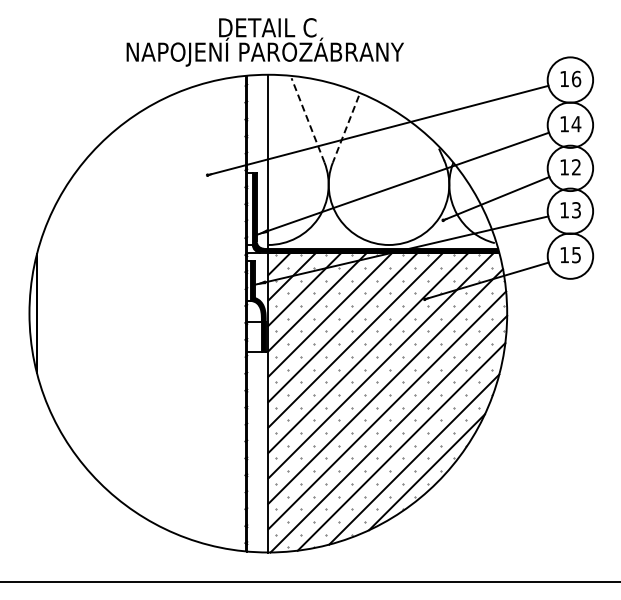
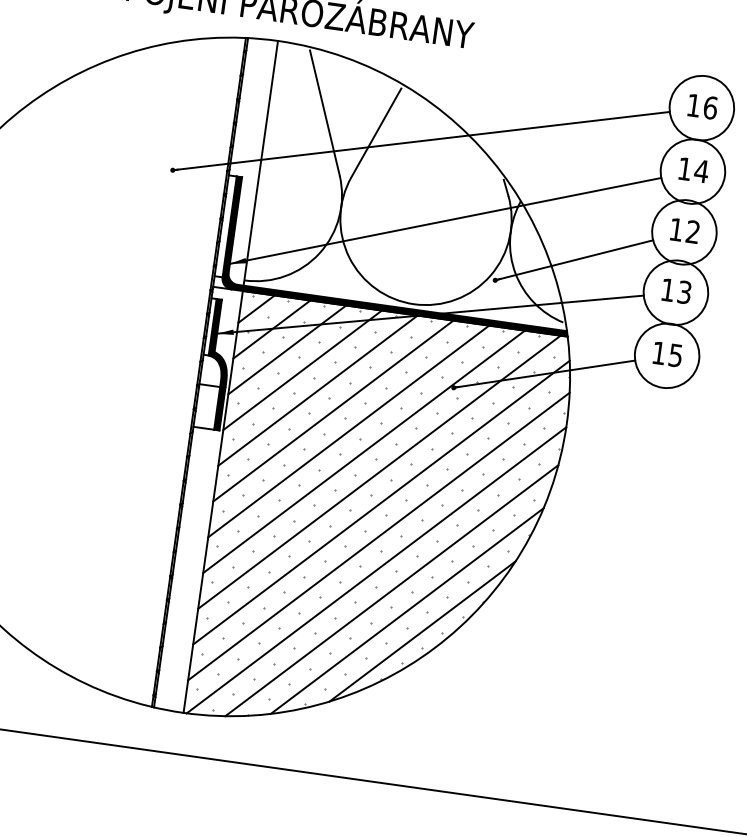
line: (307, 119) -> (324, 111), dashed -> solid
line: (345, 129) -> (375, 133), dashed -> solid

